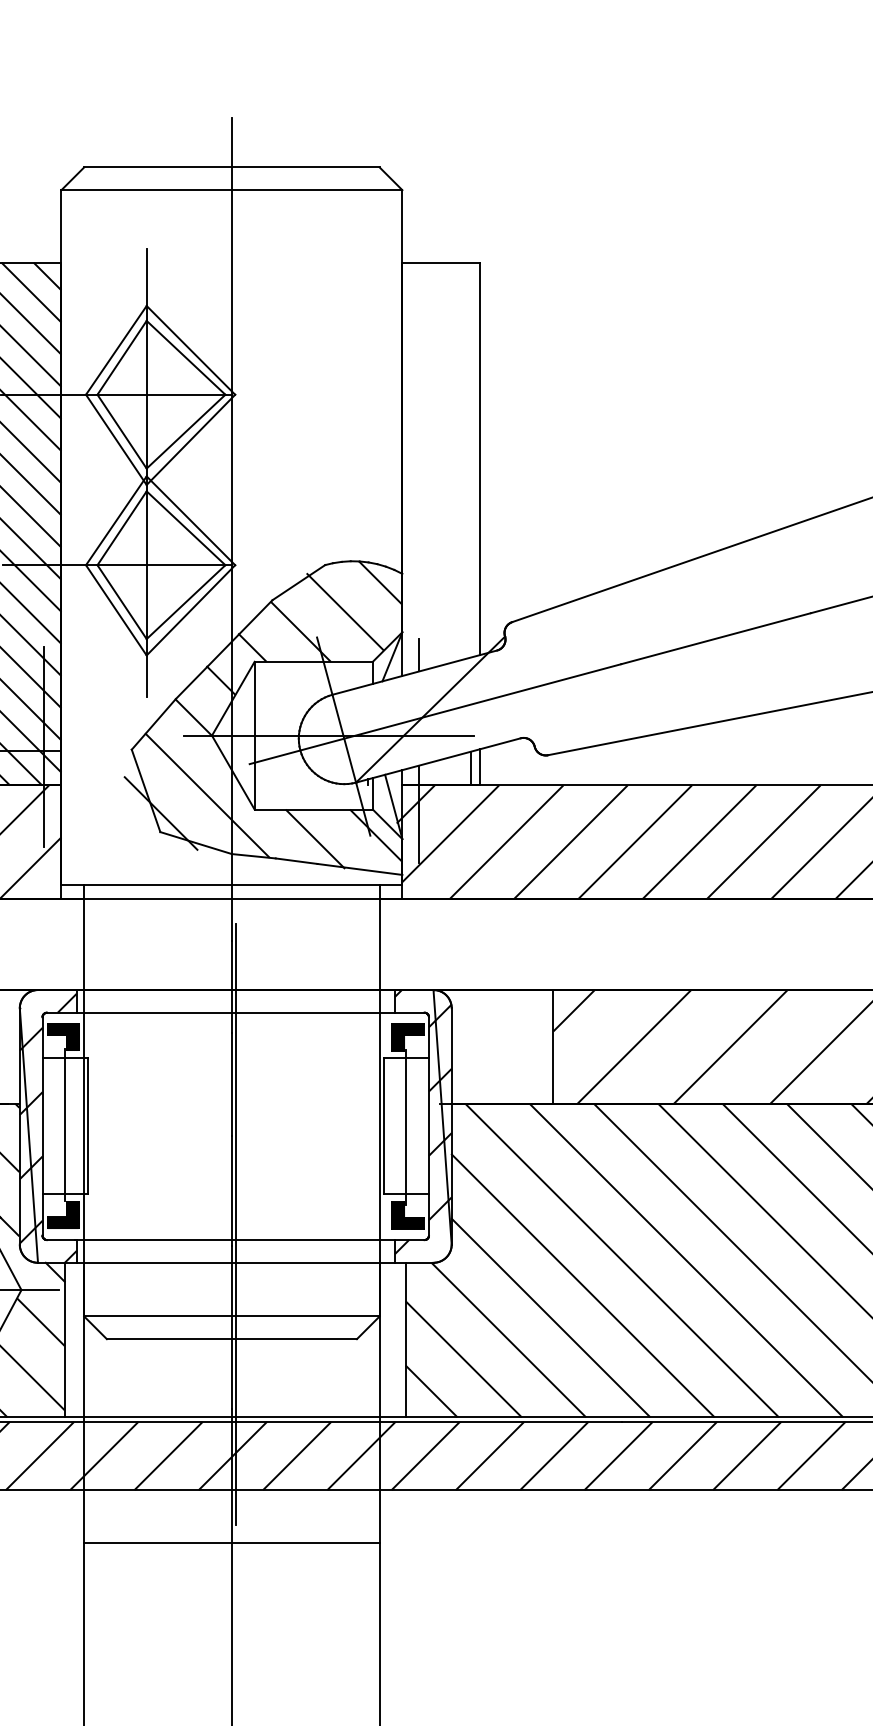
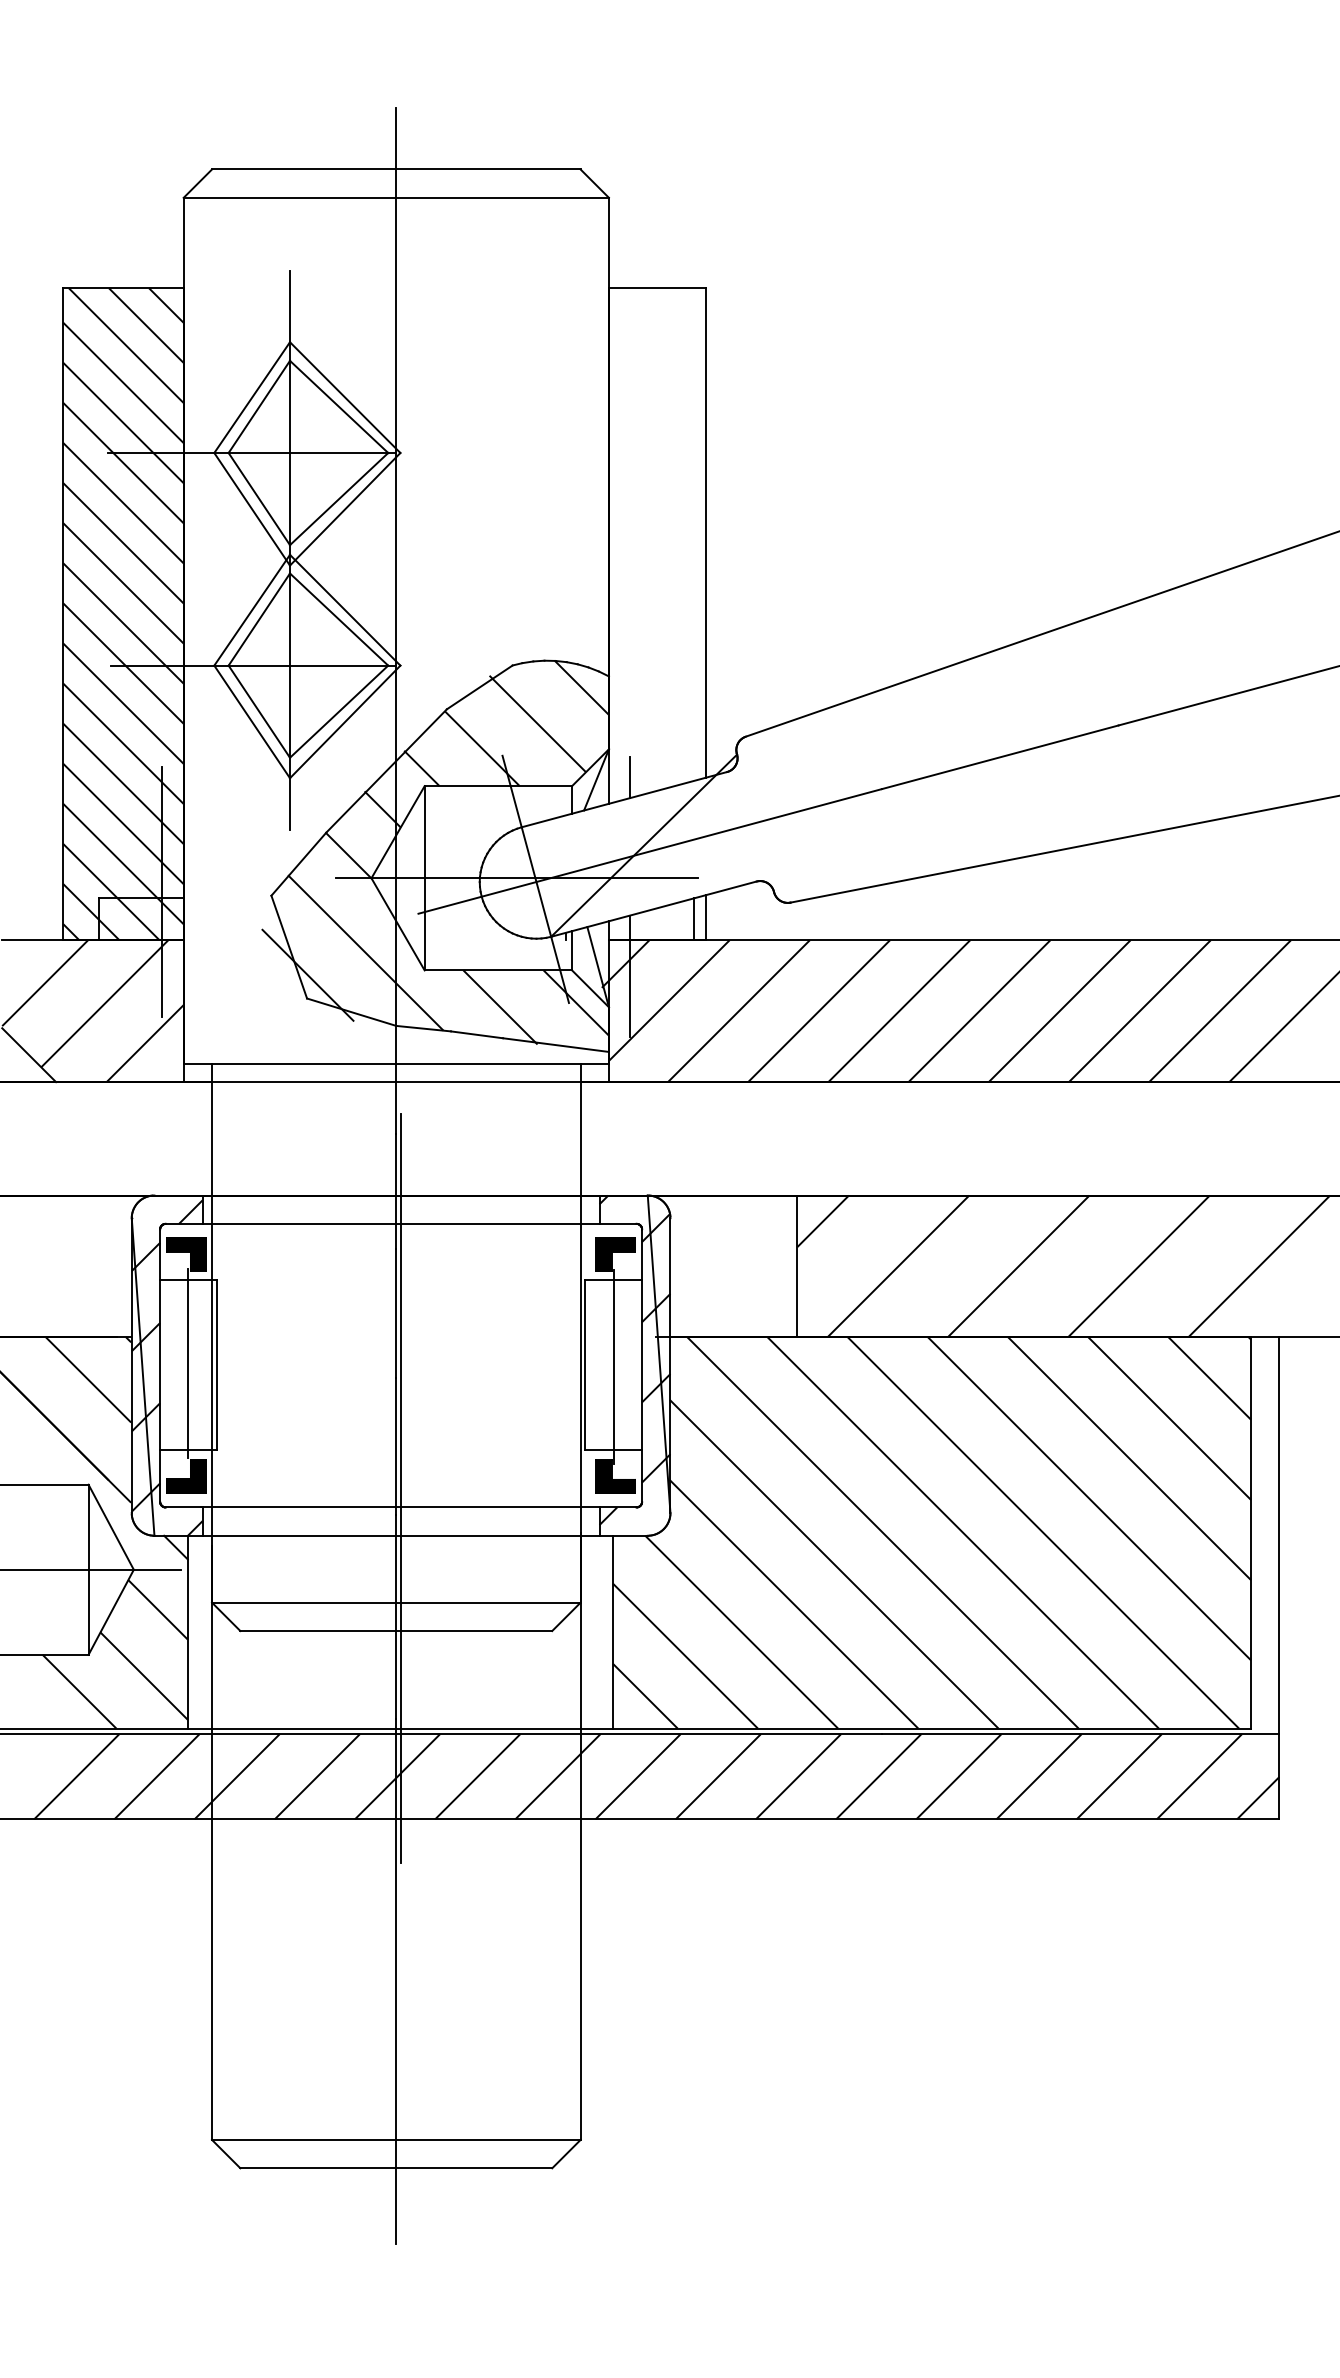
line: (232, 1542) -> (396, 1884), removed

